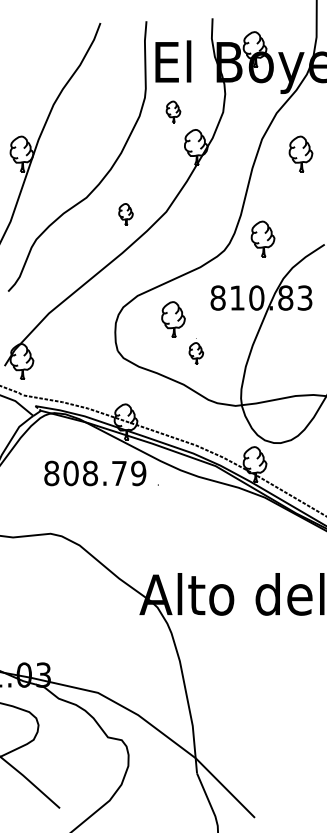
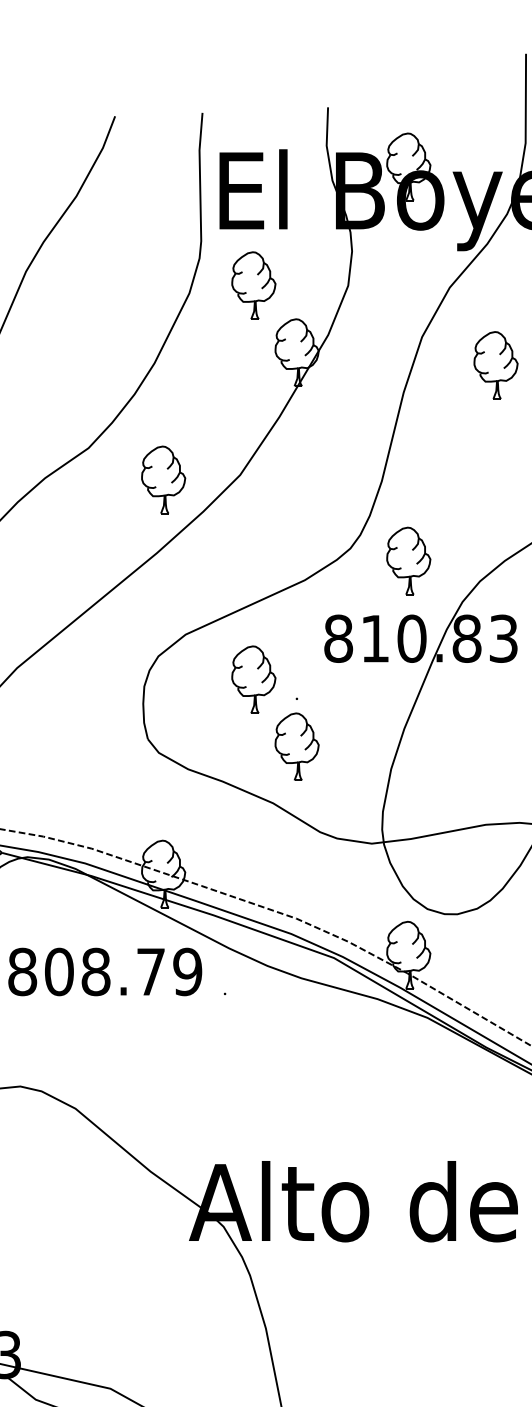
part: (173, 111) -> (253, 284), size x1.67
part: (125, 214) -> (162, 480), size x1.67
part: (262, 238) -> (407, 559), moved
part: (196, 351) -> (297, 740), size x1.67

